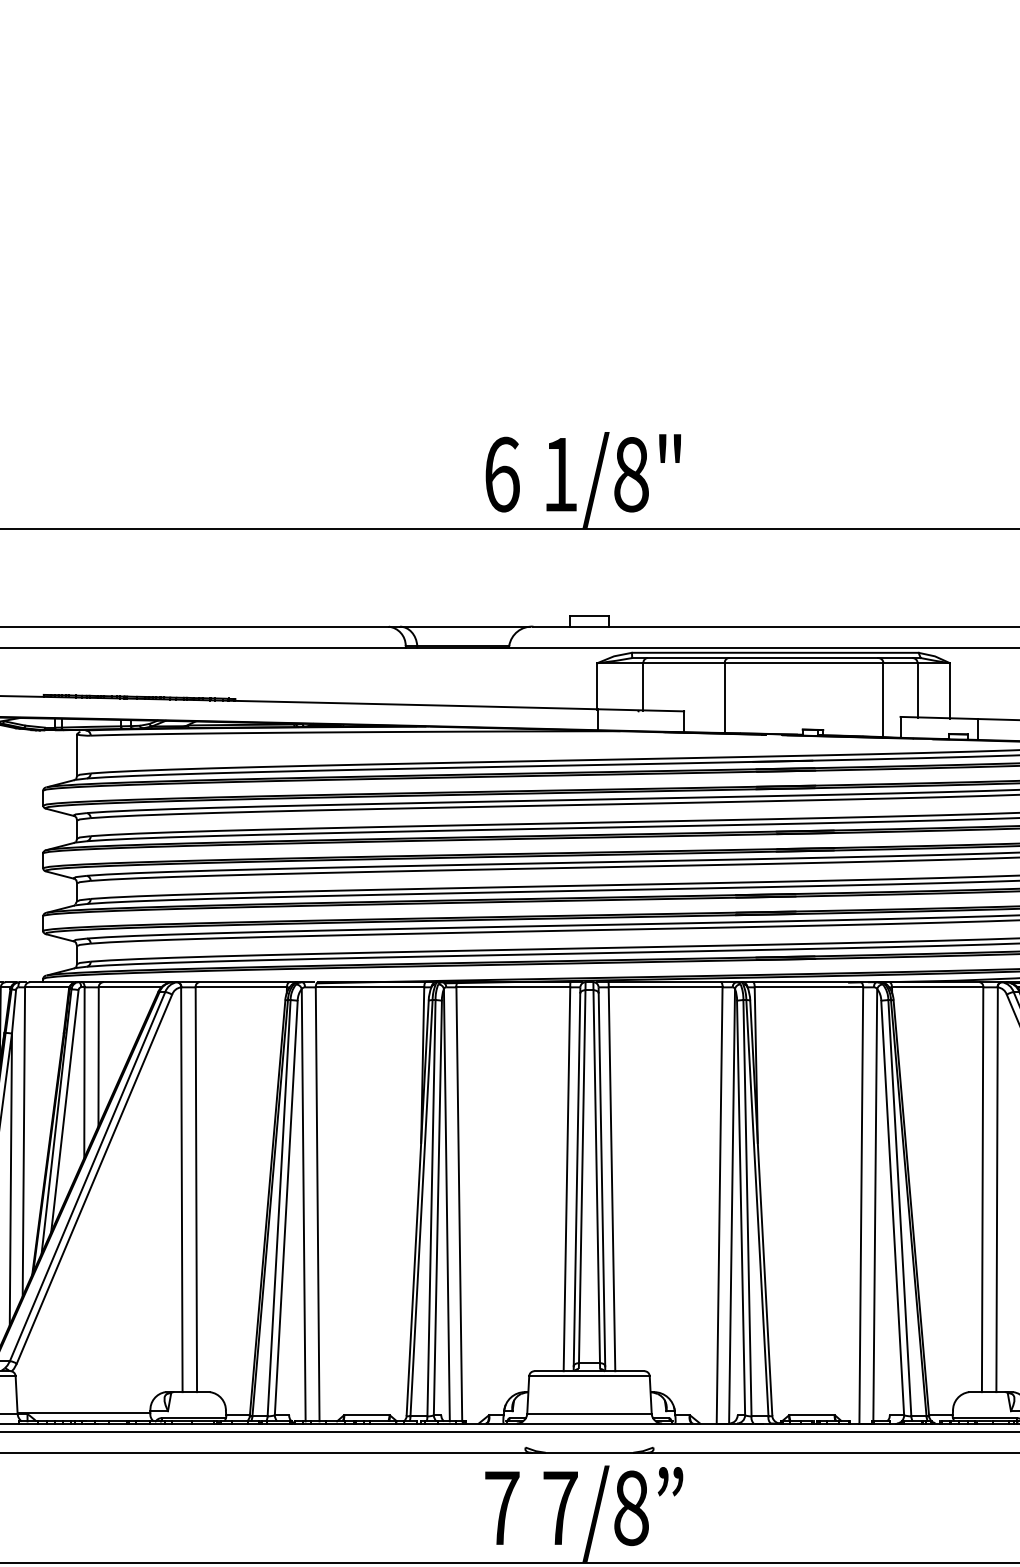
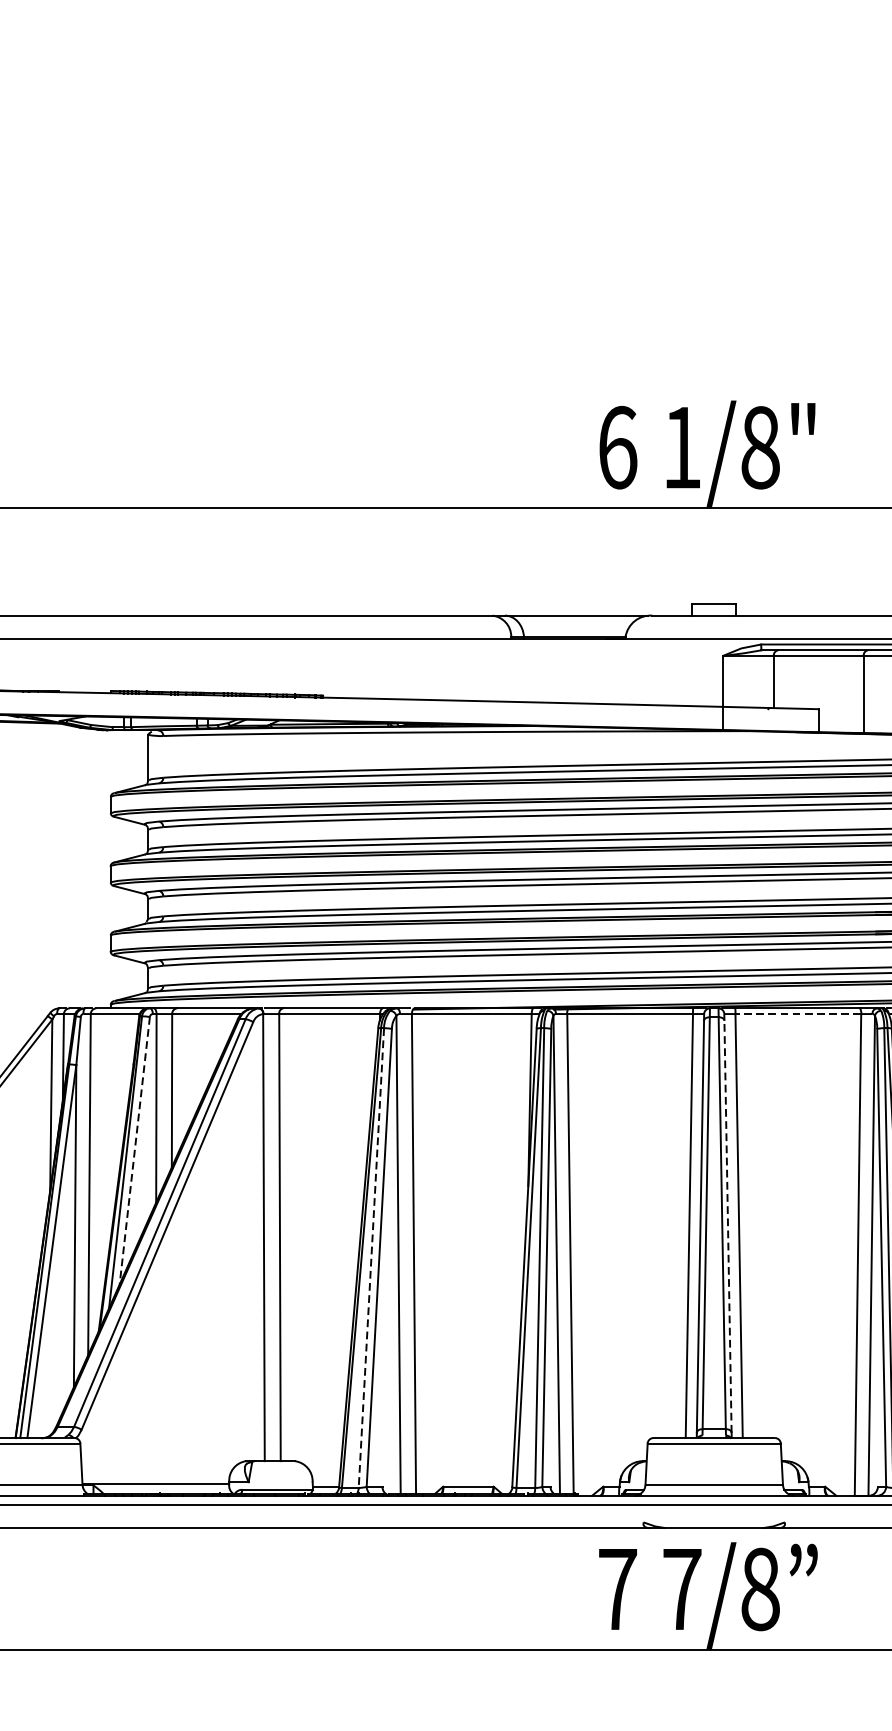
line: (665, 987) -> (798, 1014), solid -> dashed
line: (64, 1111) -> (134, 1151), solid -> dashed
line: (601, 1179) -> (727, 1226), solid -> dashed
line: (279, 1208) -> (371, 1258), solid -> dashed

